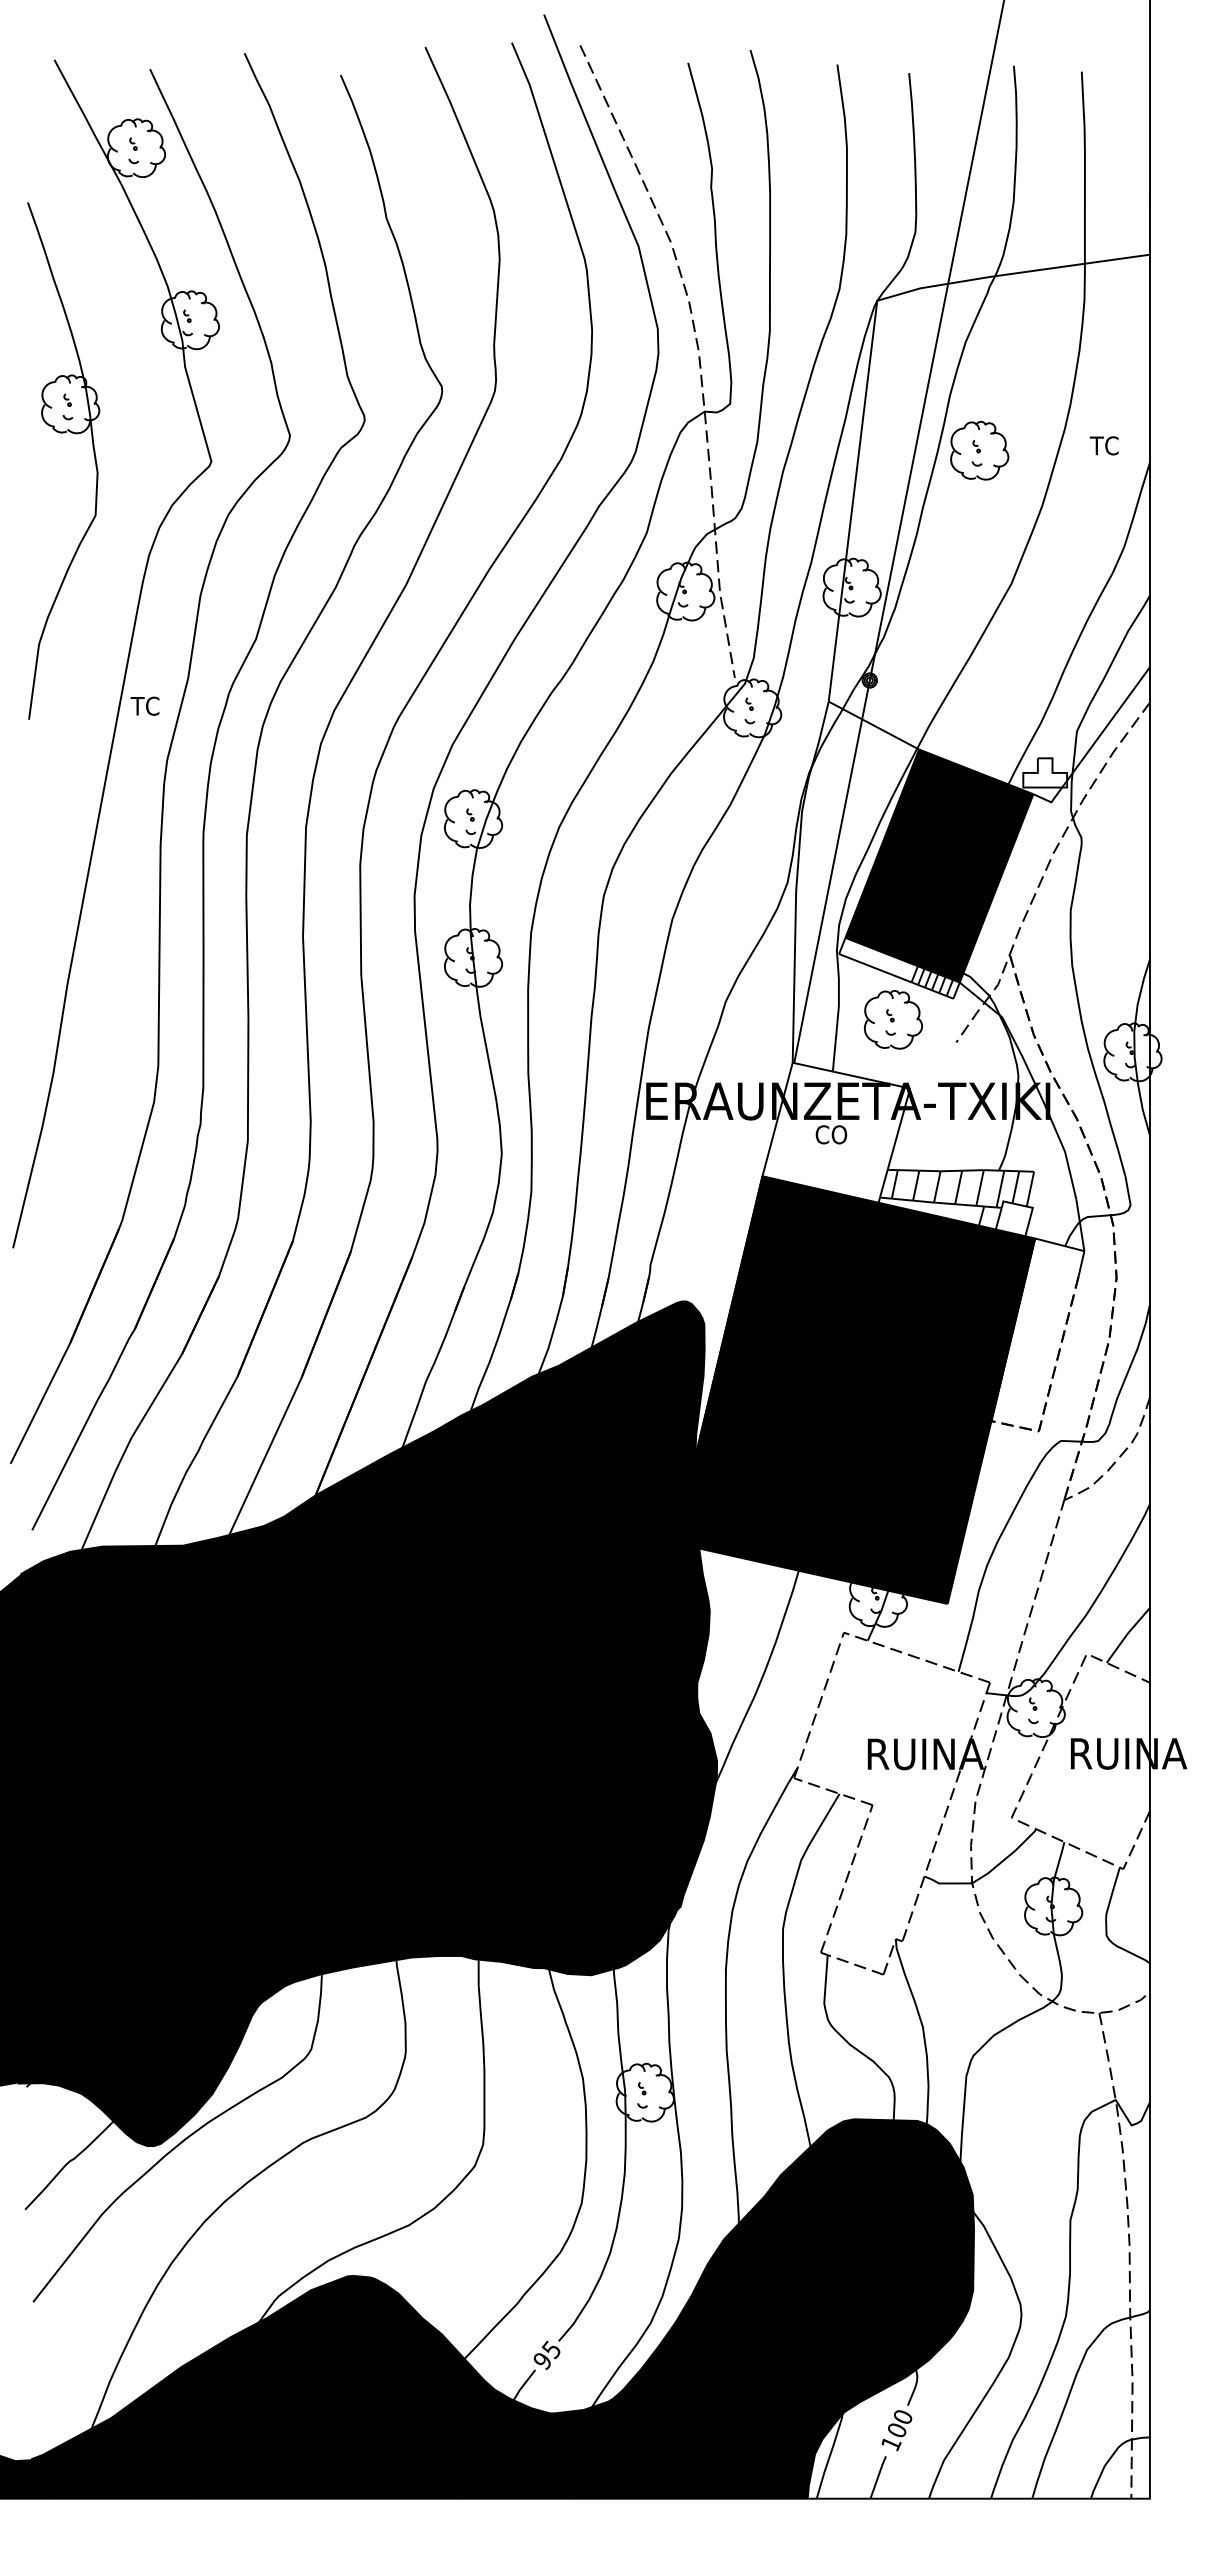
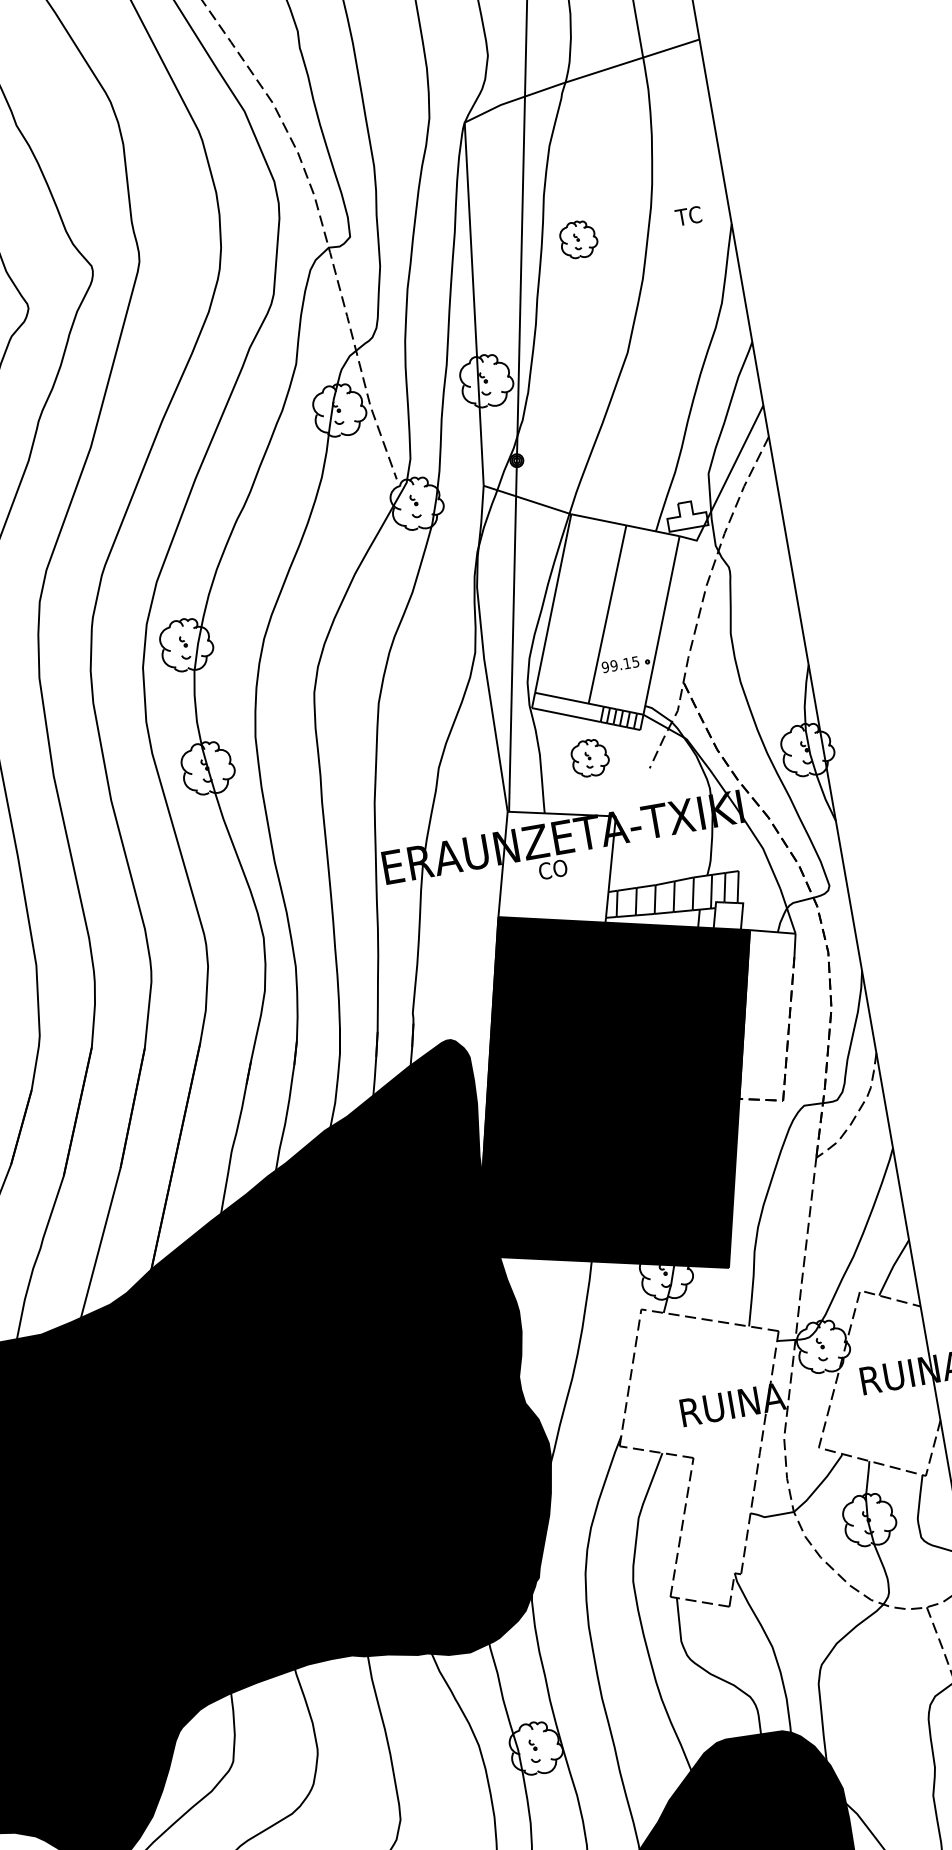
part: (979, 450) -> (578, 239), size x0.7
fill: (939, 865) -> (607, 614), removed
part: (892, 1019) -> (589, 757), size x0.7

